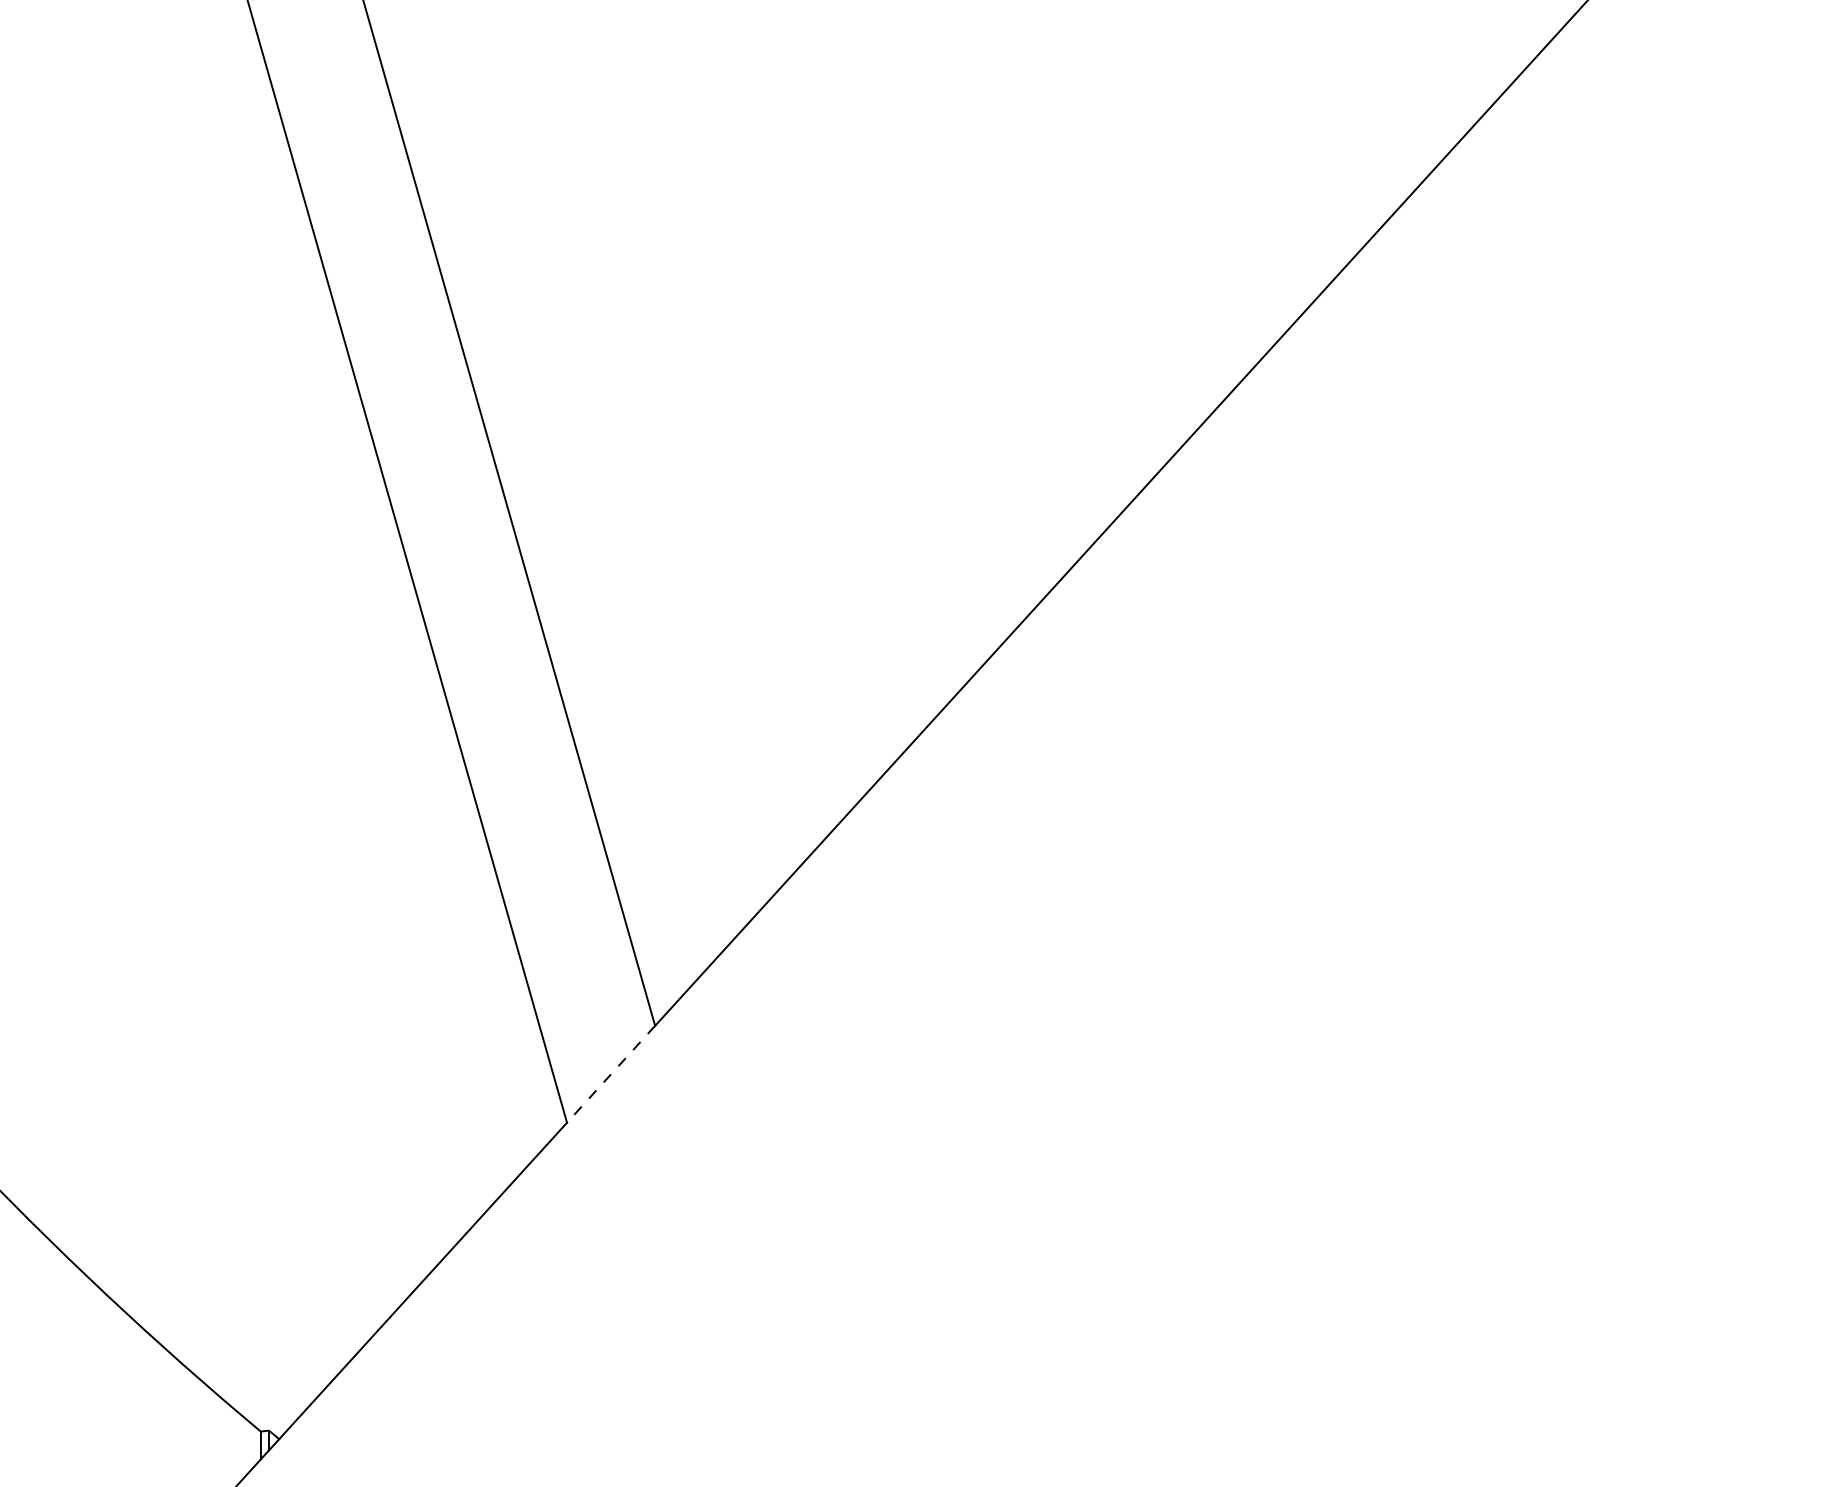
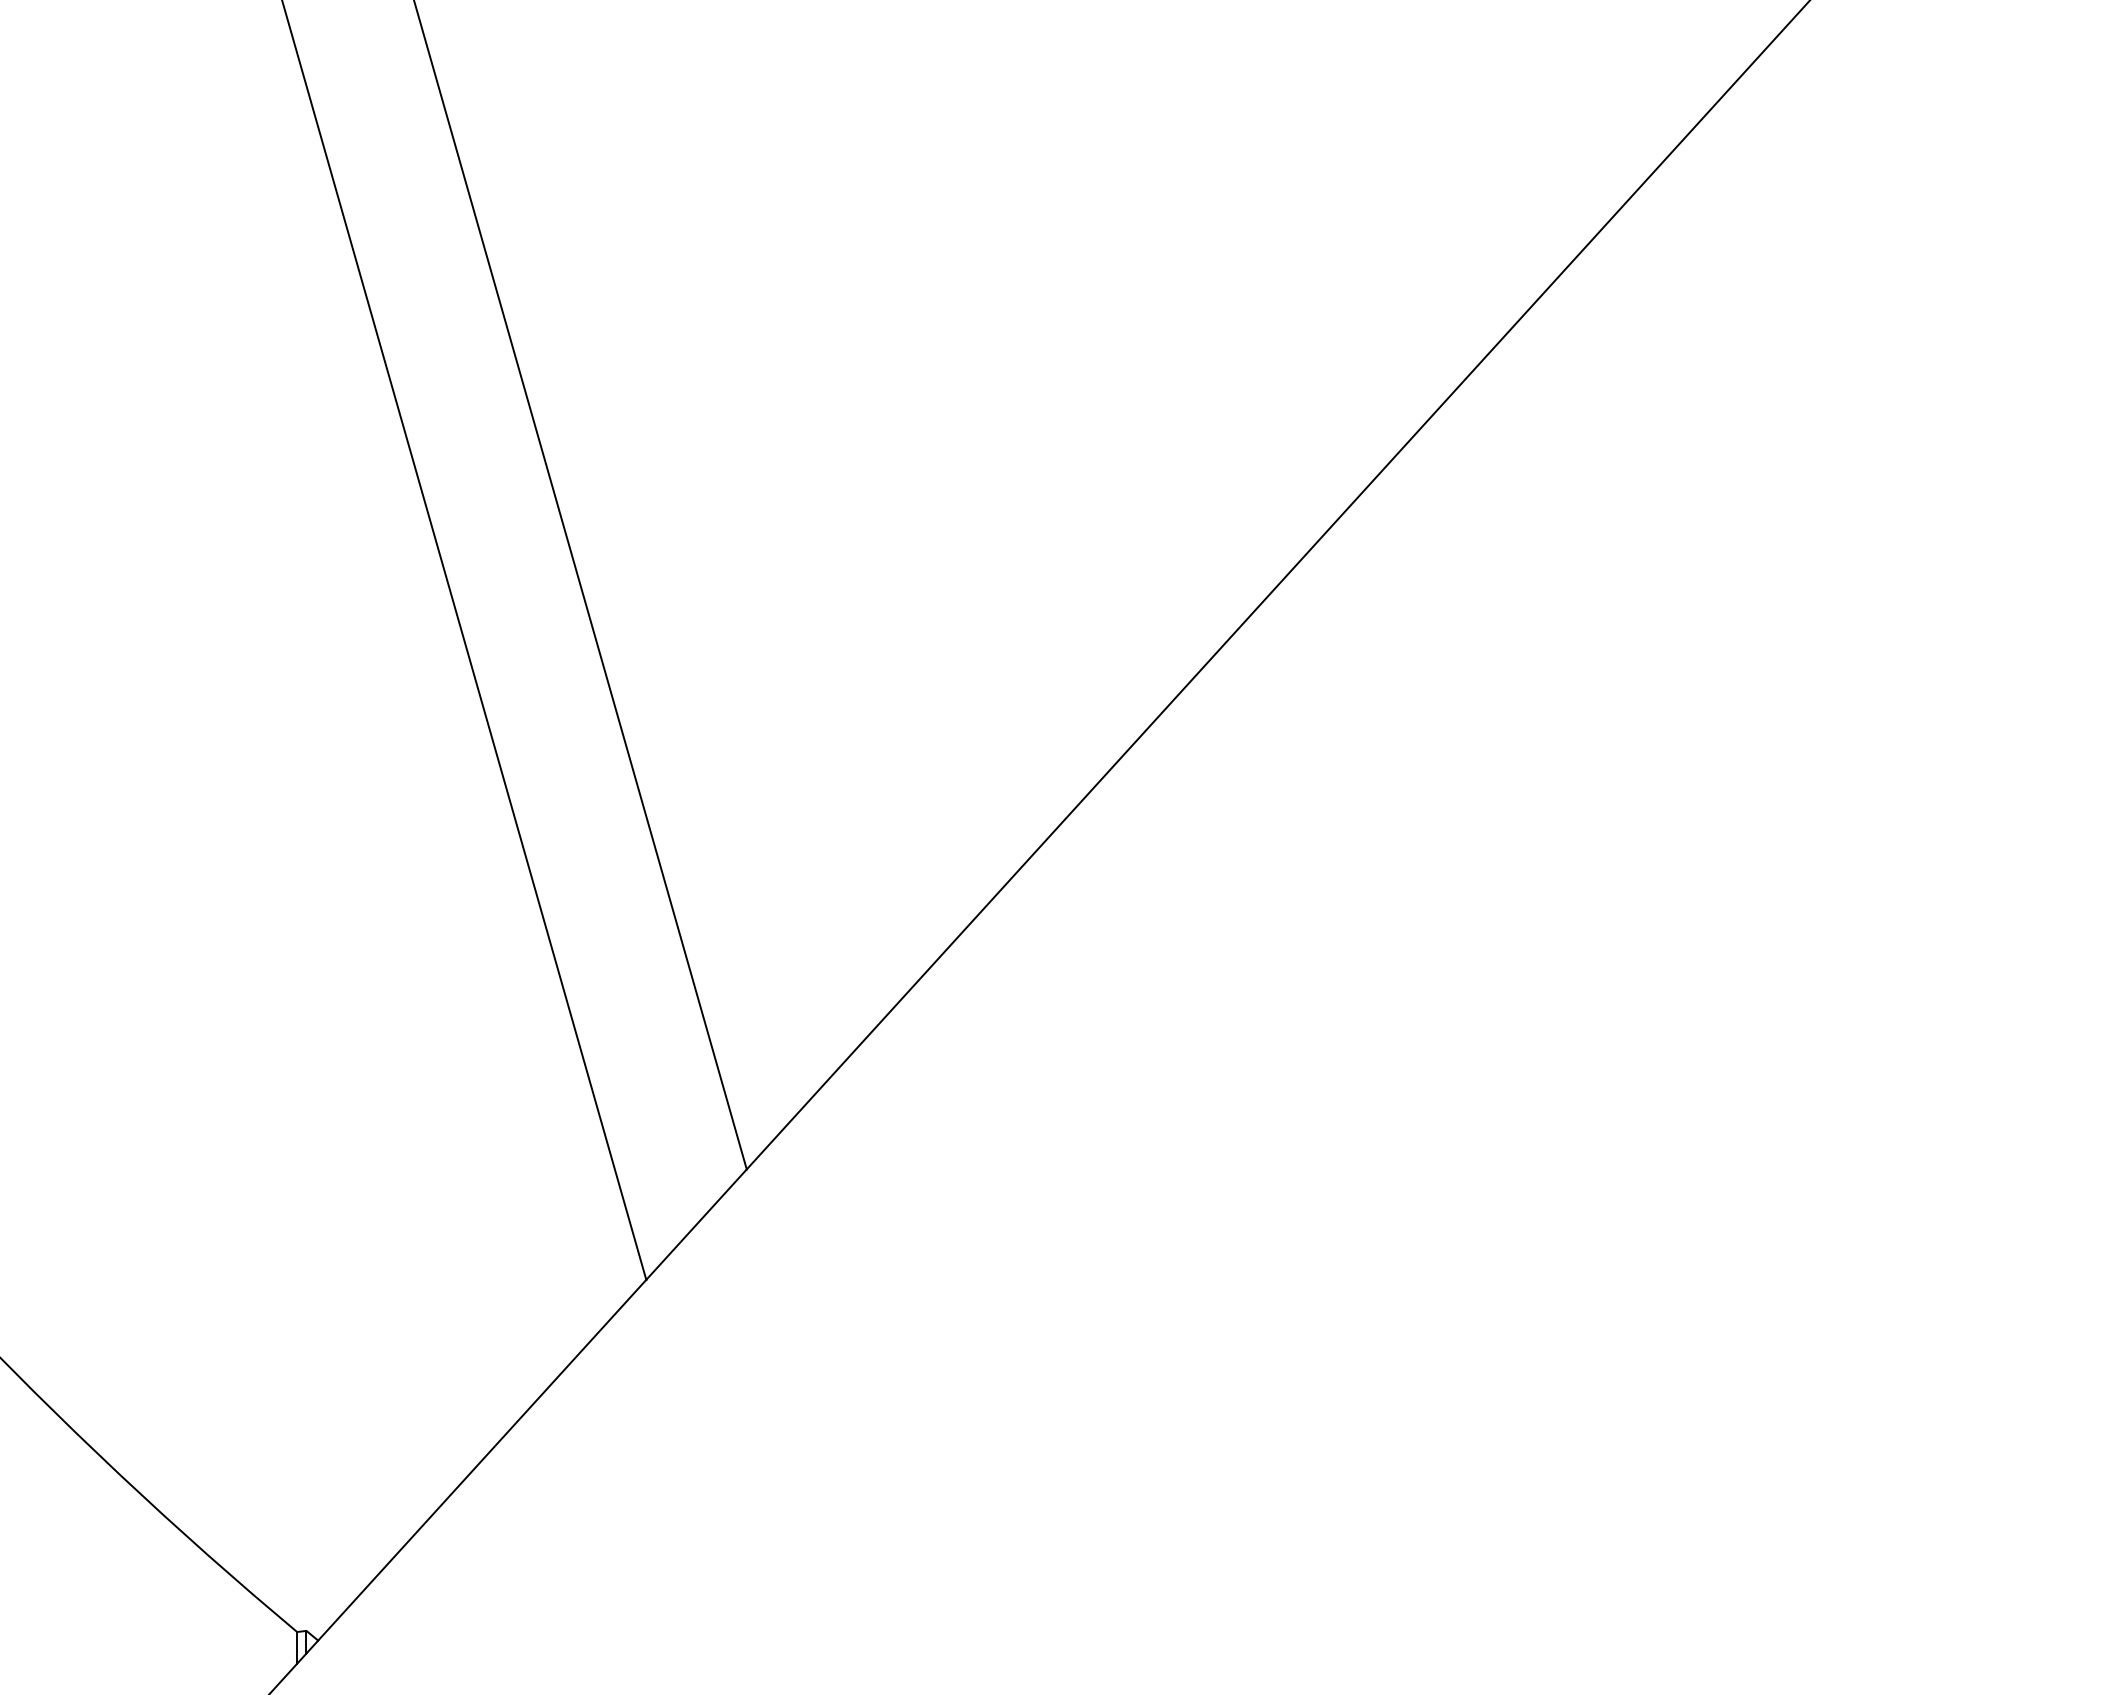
line: (611, 1074) -> (696, 1224), dashed -> solid

